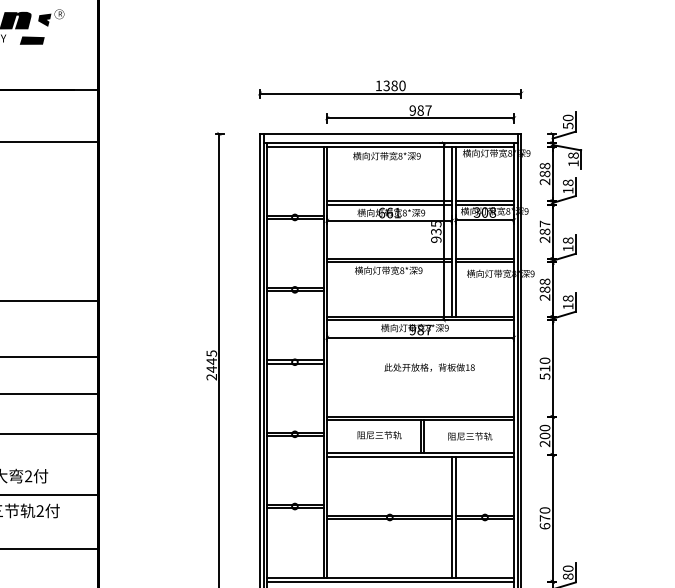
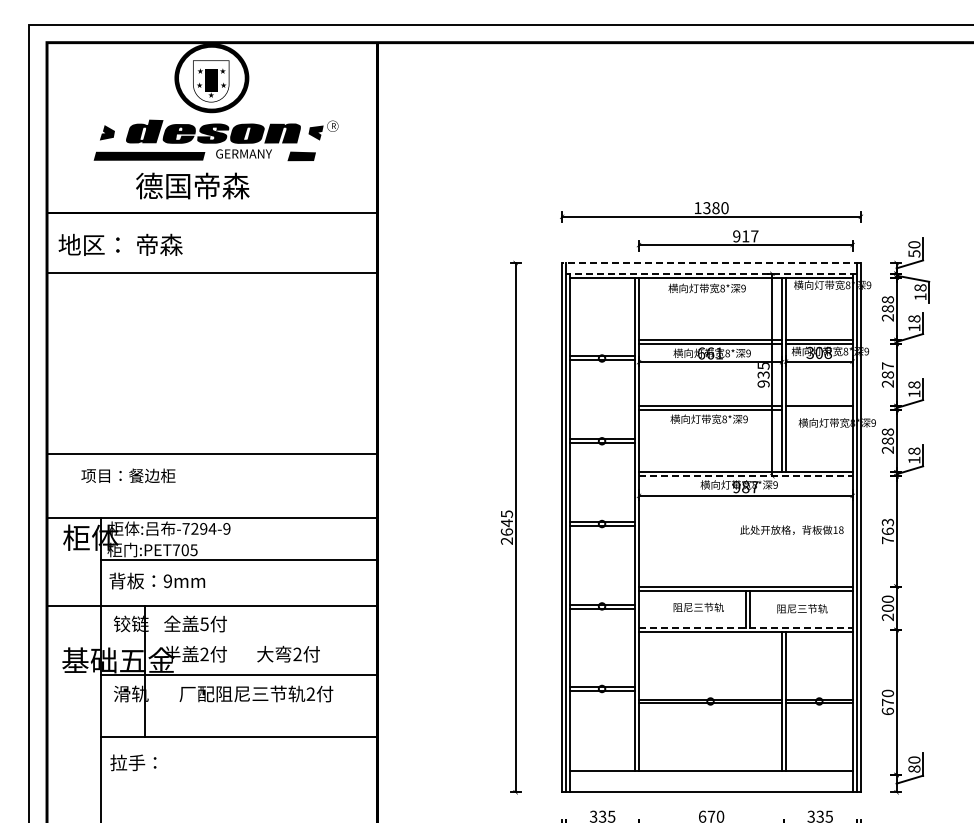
text: (420, 110) -> (745, 236), 987 -> 917
line: (390, 133) -> (711, 262), solid -> dashed
line: (390, 143) -> (711, 273), solid -> dashed
line: (485, 262) -> (819, 409), removed
line: (420, 320) -> (745, 476), solid -> dashed
text: (429, 367) -> (791, 529), moved
text: (544, 368) -> (887, 531), 510 -> 763
text: (211, 369) -> (506, 532), 2445 -> 2645
line: (420, 452) -> (745, 627), solid -> dashed
line: (390, 581) -> (711, 774), removed

